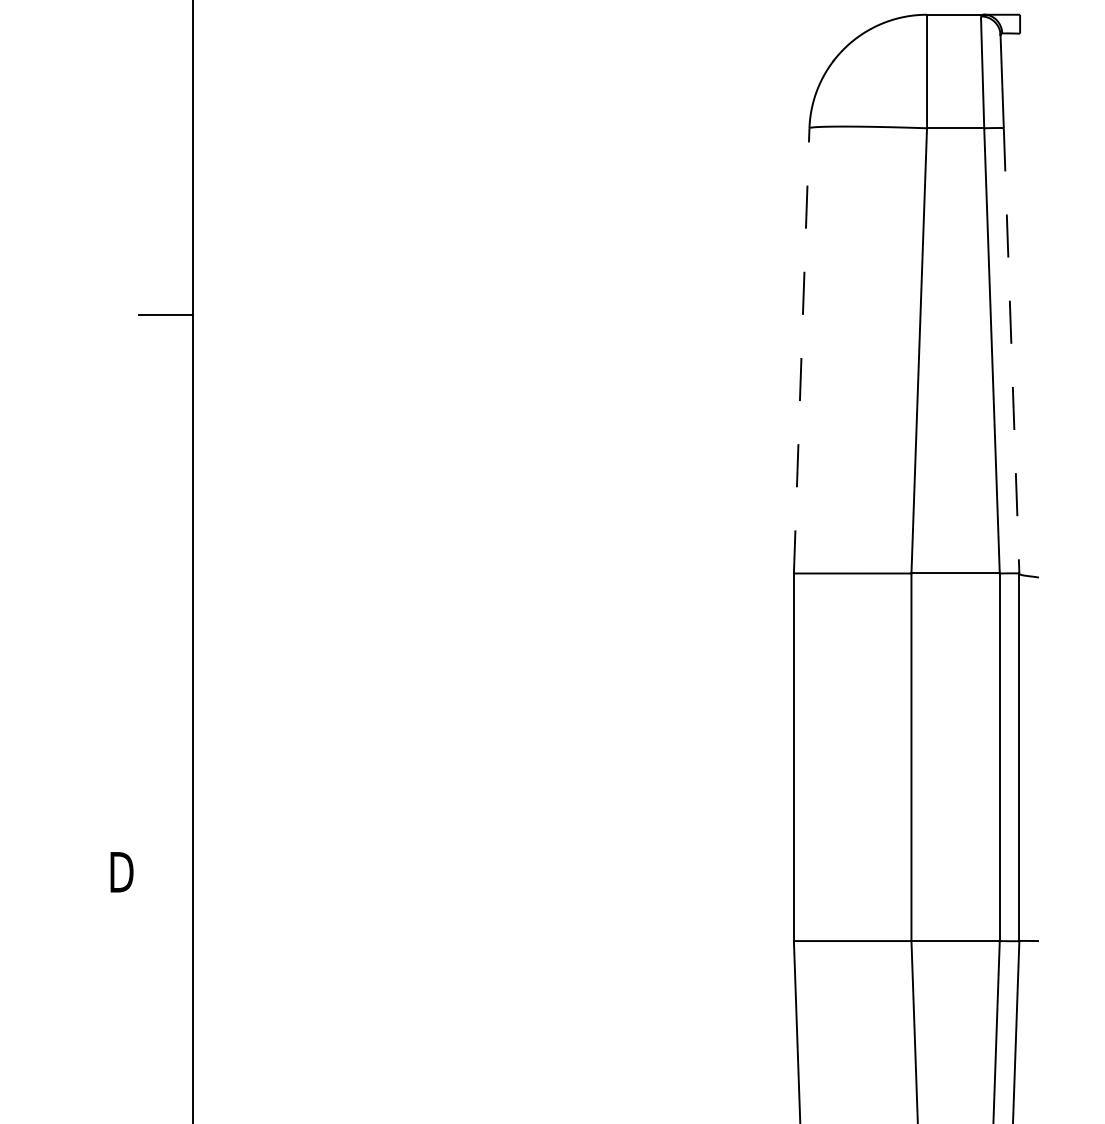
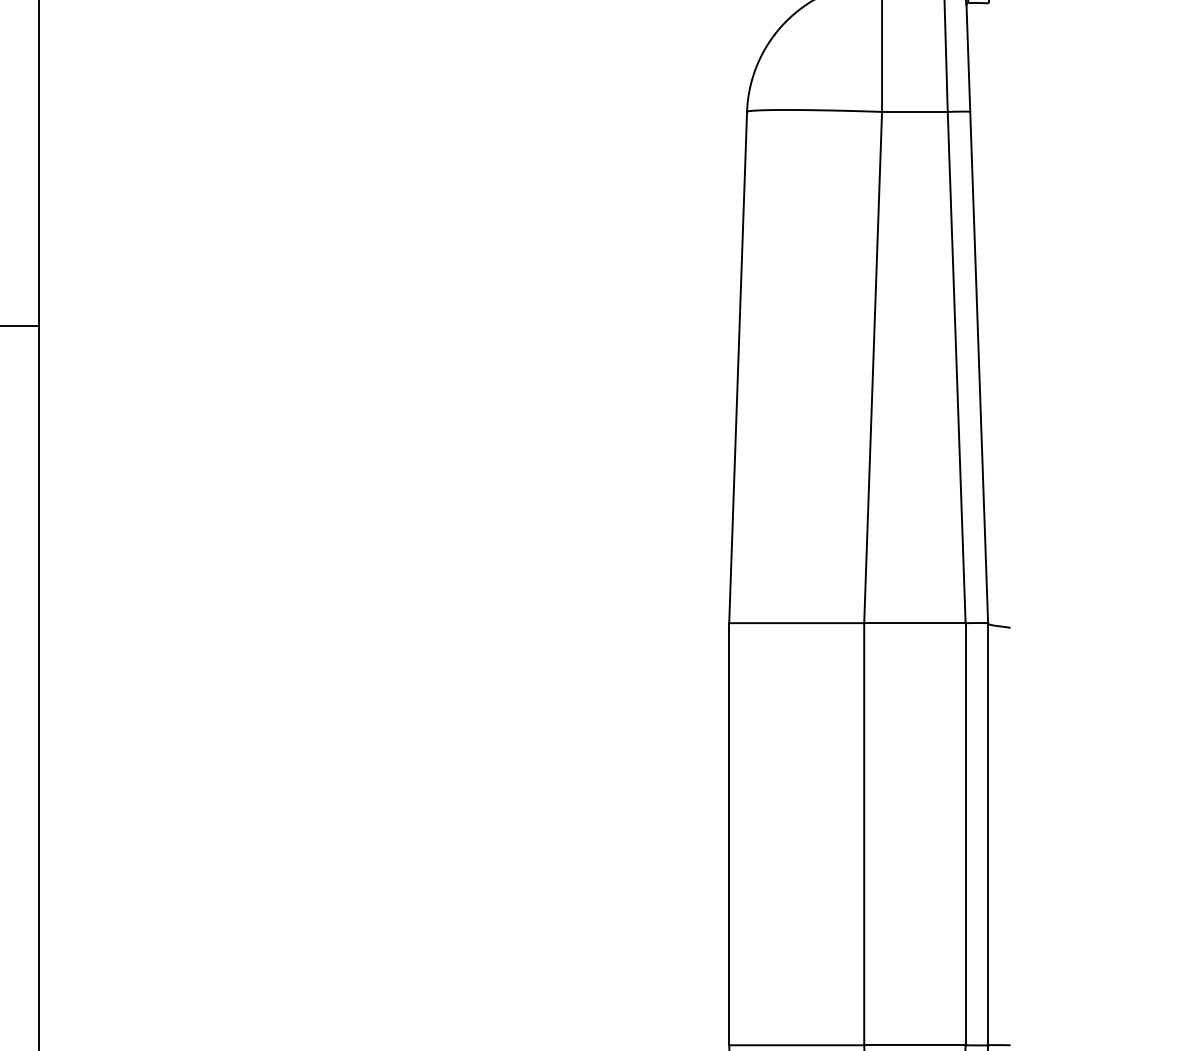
line: (801, 350) -> (737, 367), dashed -> solid
line: (1011, 350) -> (979, 367), dashed -> solid

